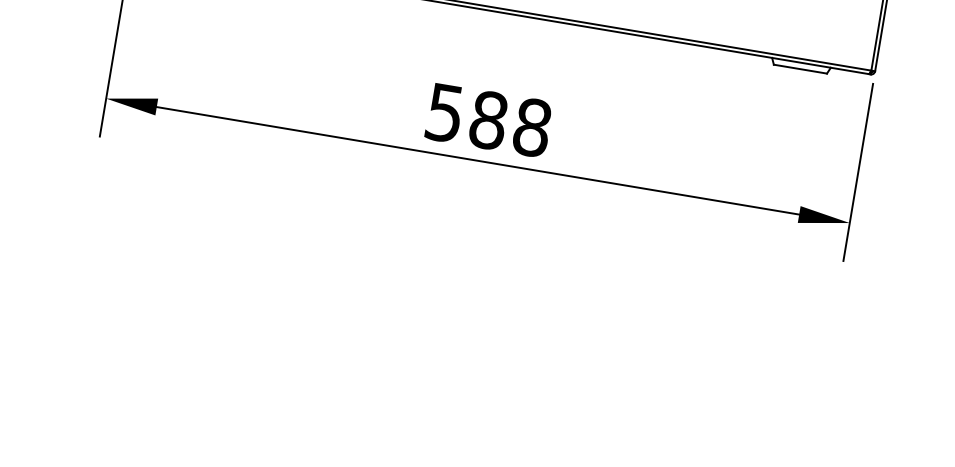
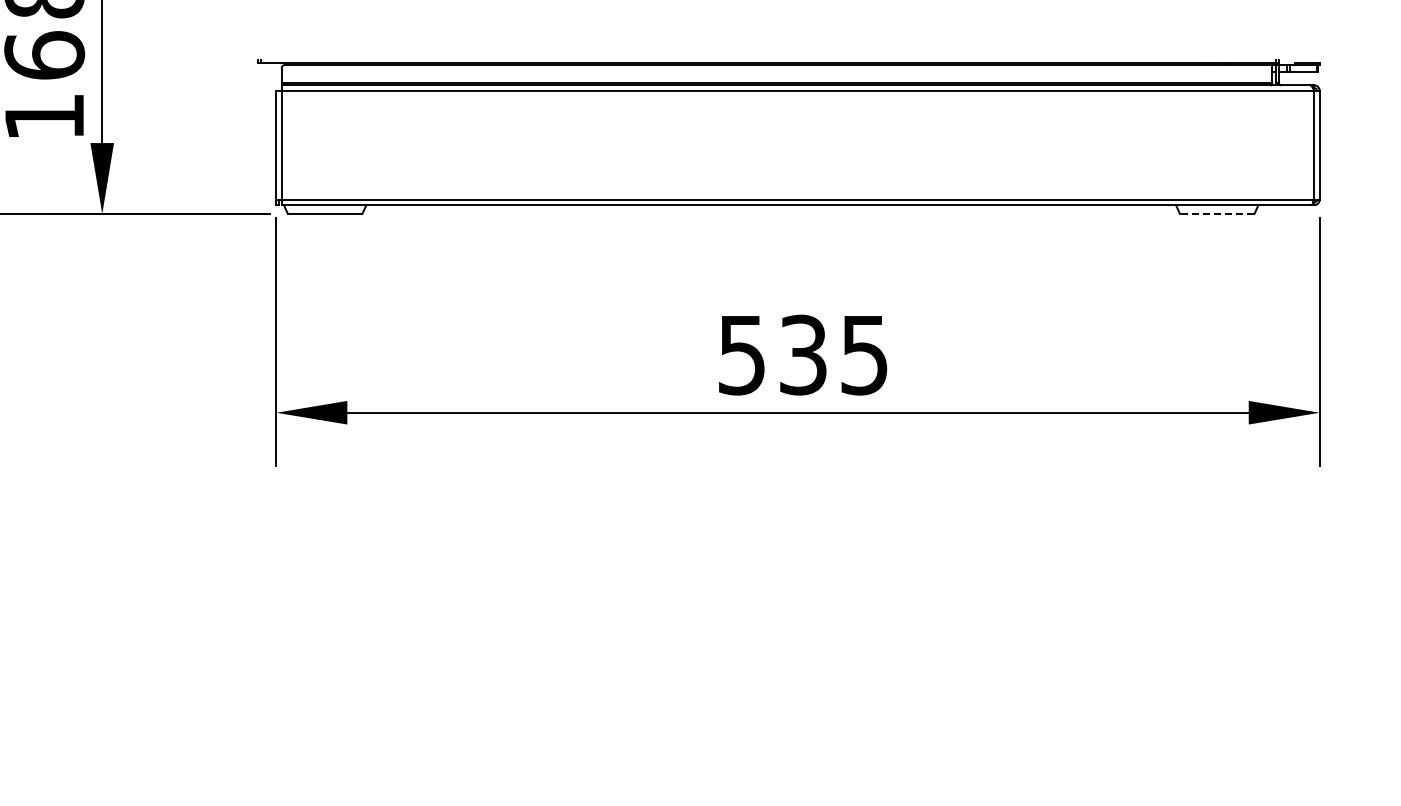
line: (799, 69) -> (1216, 214), solid -> dashed
text: (510, 123) -> (833, 354), 588 -> 535

